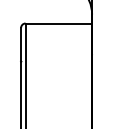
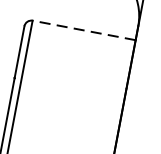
line: (58, 23) -> (83, 30), solid -> dashed

